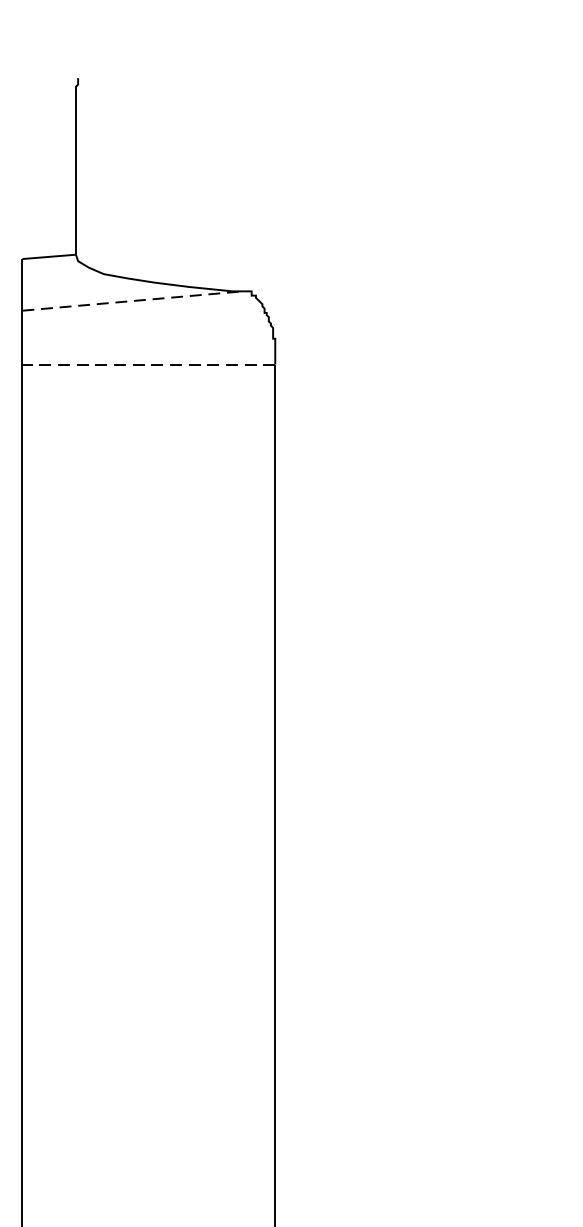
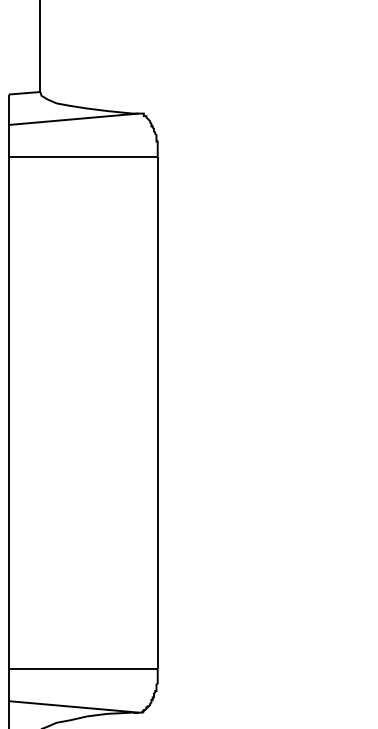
line: (134, 301) -> (74, 119), dashed -> solid
line: (147, 364) -> (82, 156), dashed -> solid

